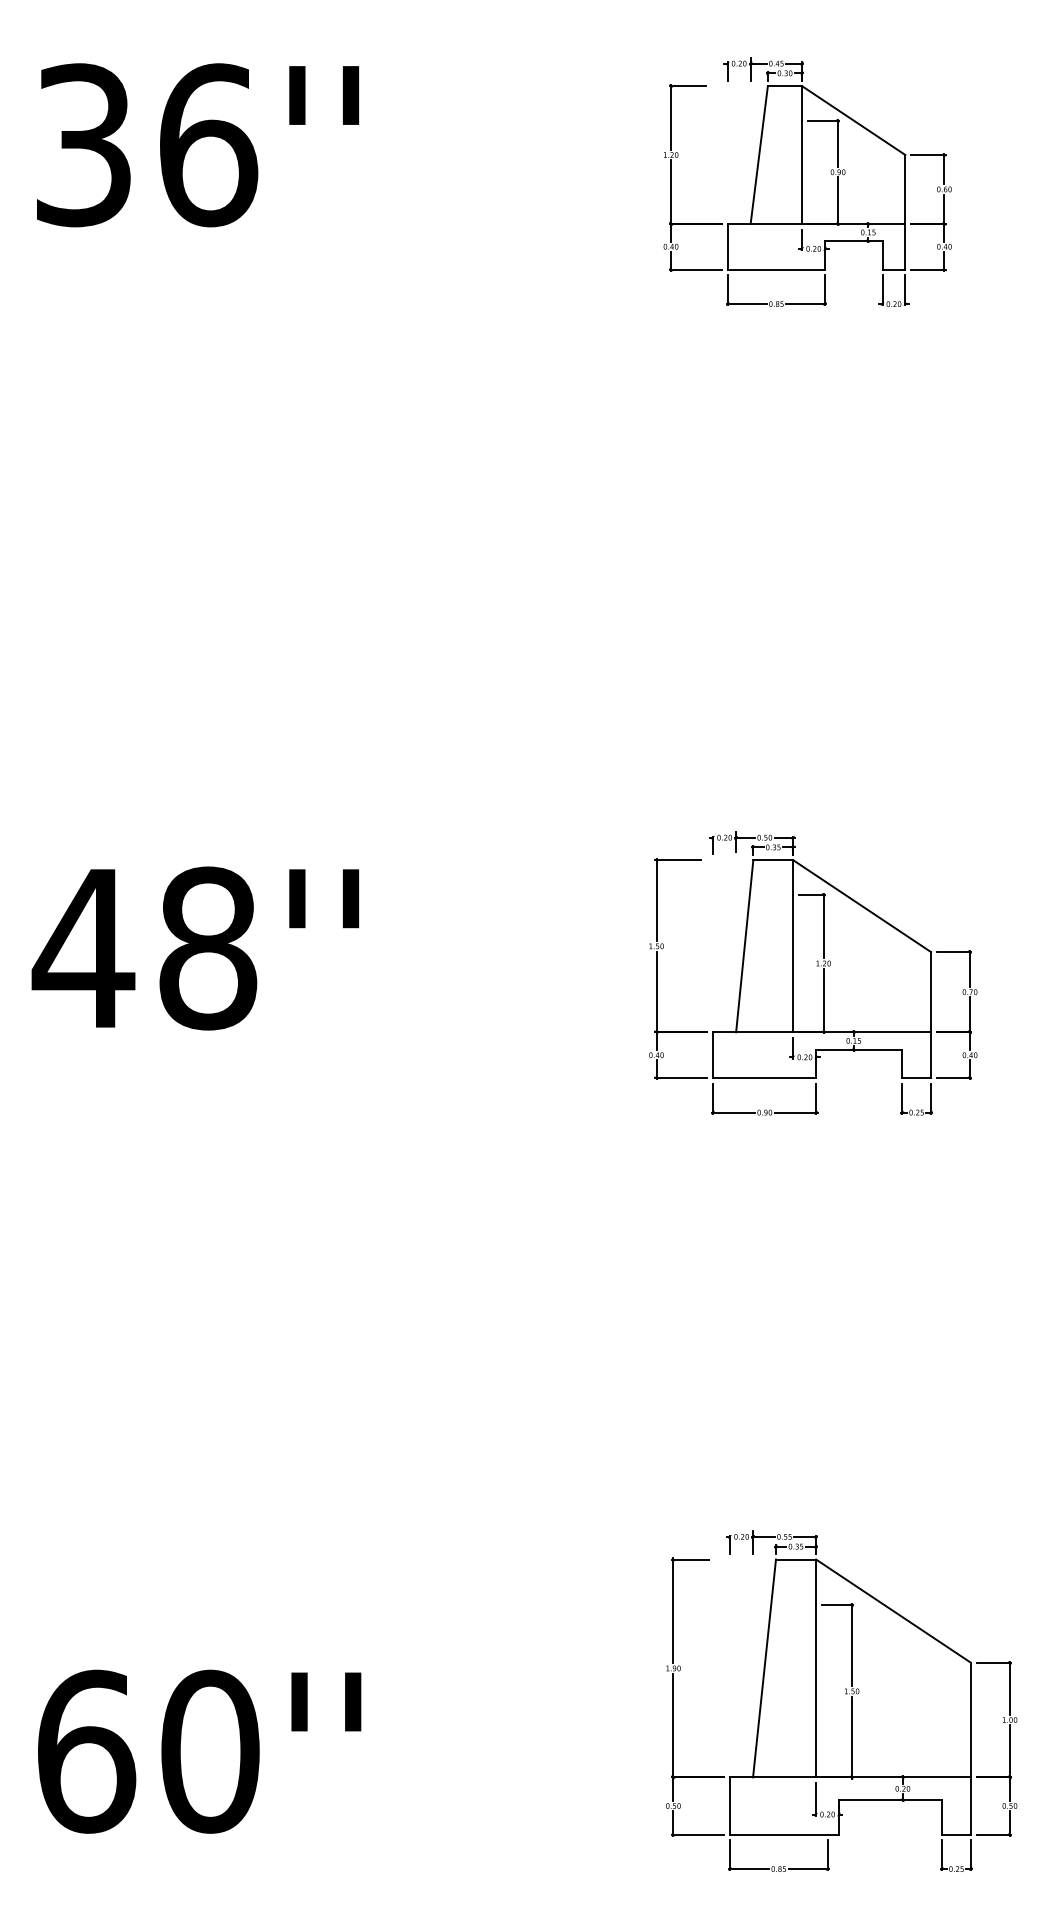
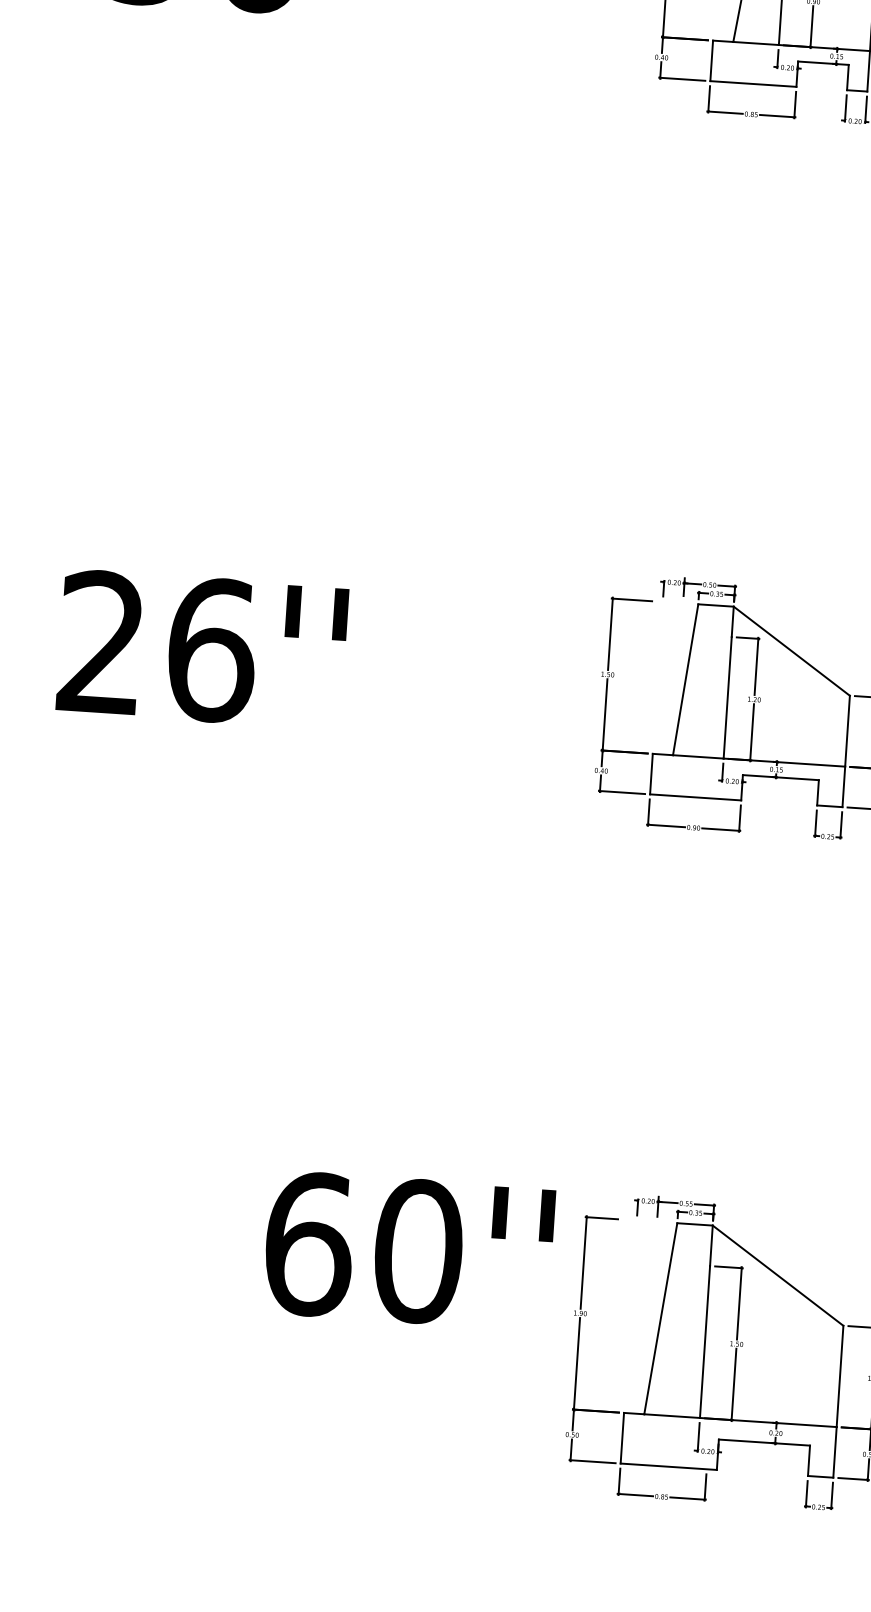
text: (144, 948) -> (155, 646), 48'' -> 26''
text: (199, 1751) -> (408, 1250), moved

